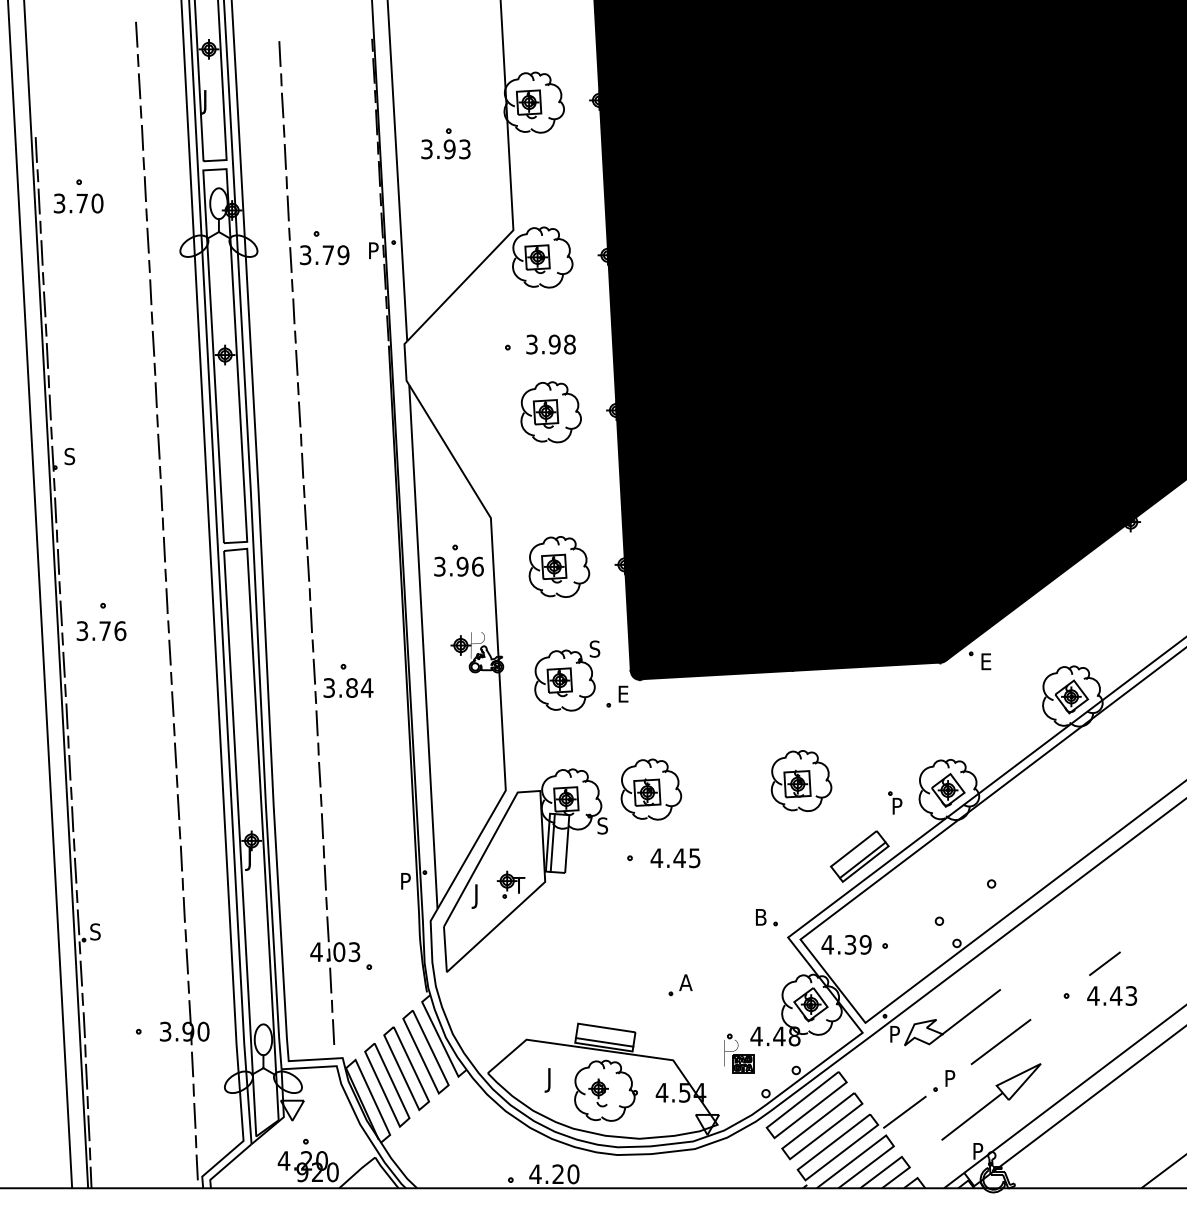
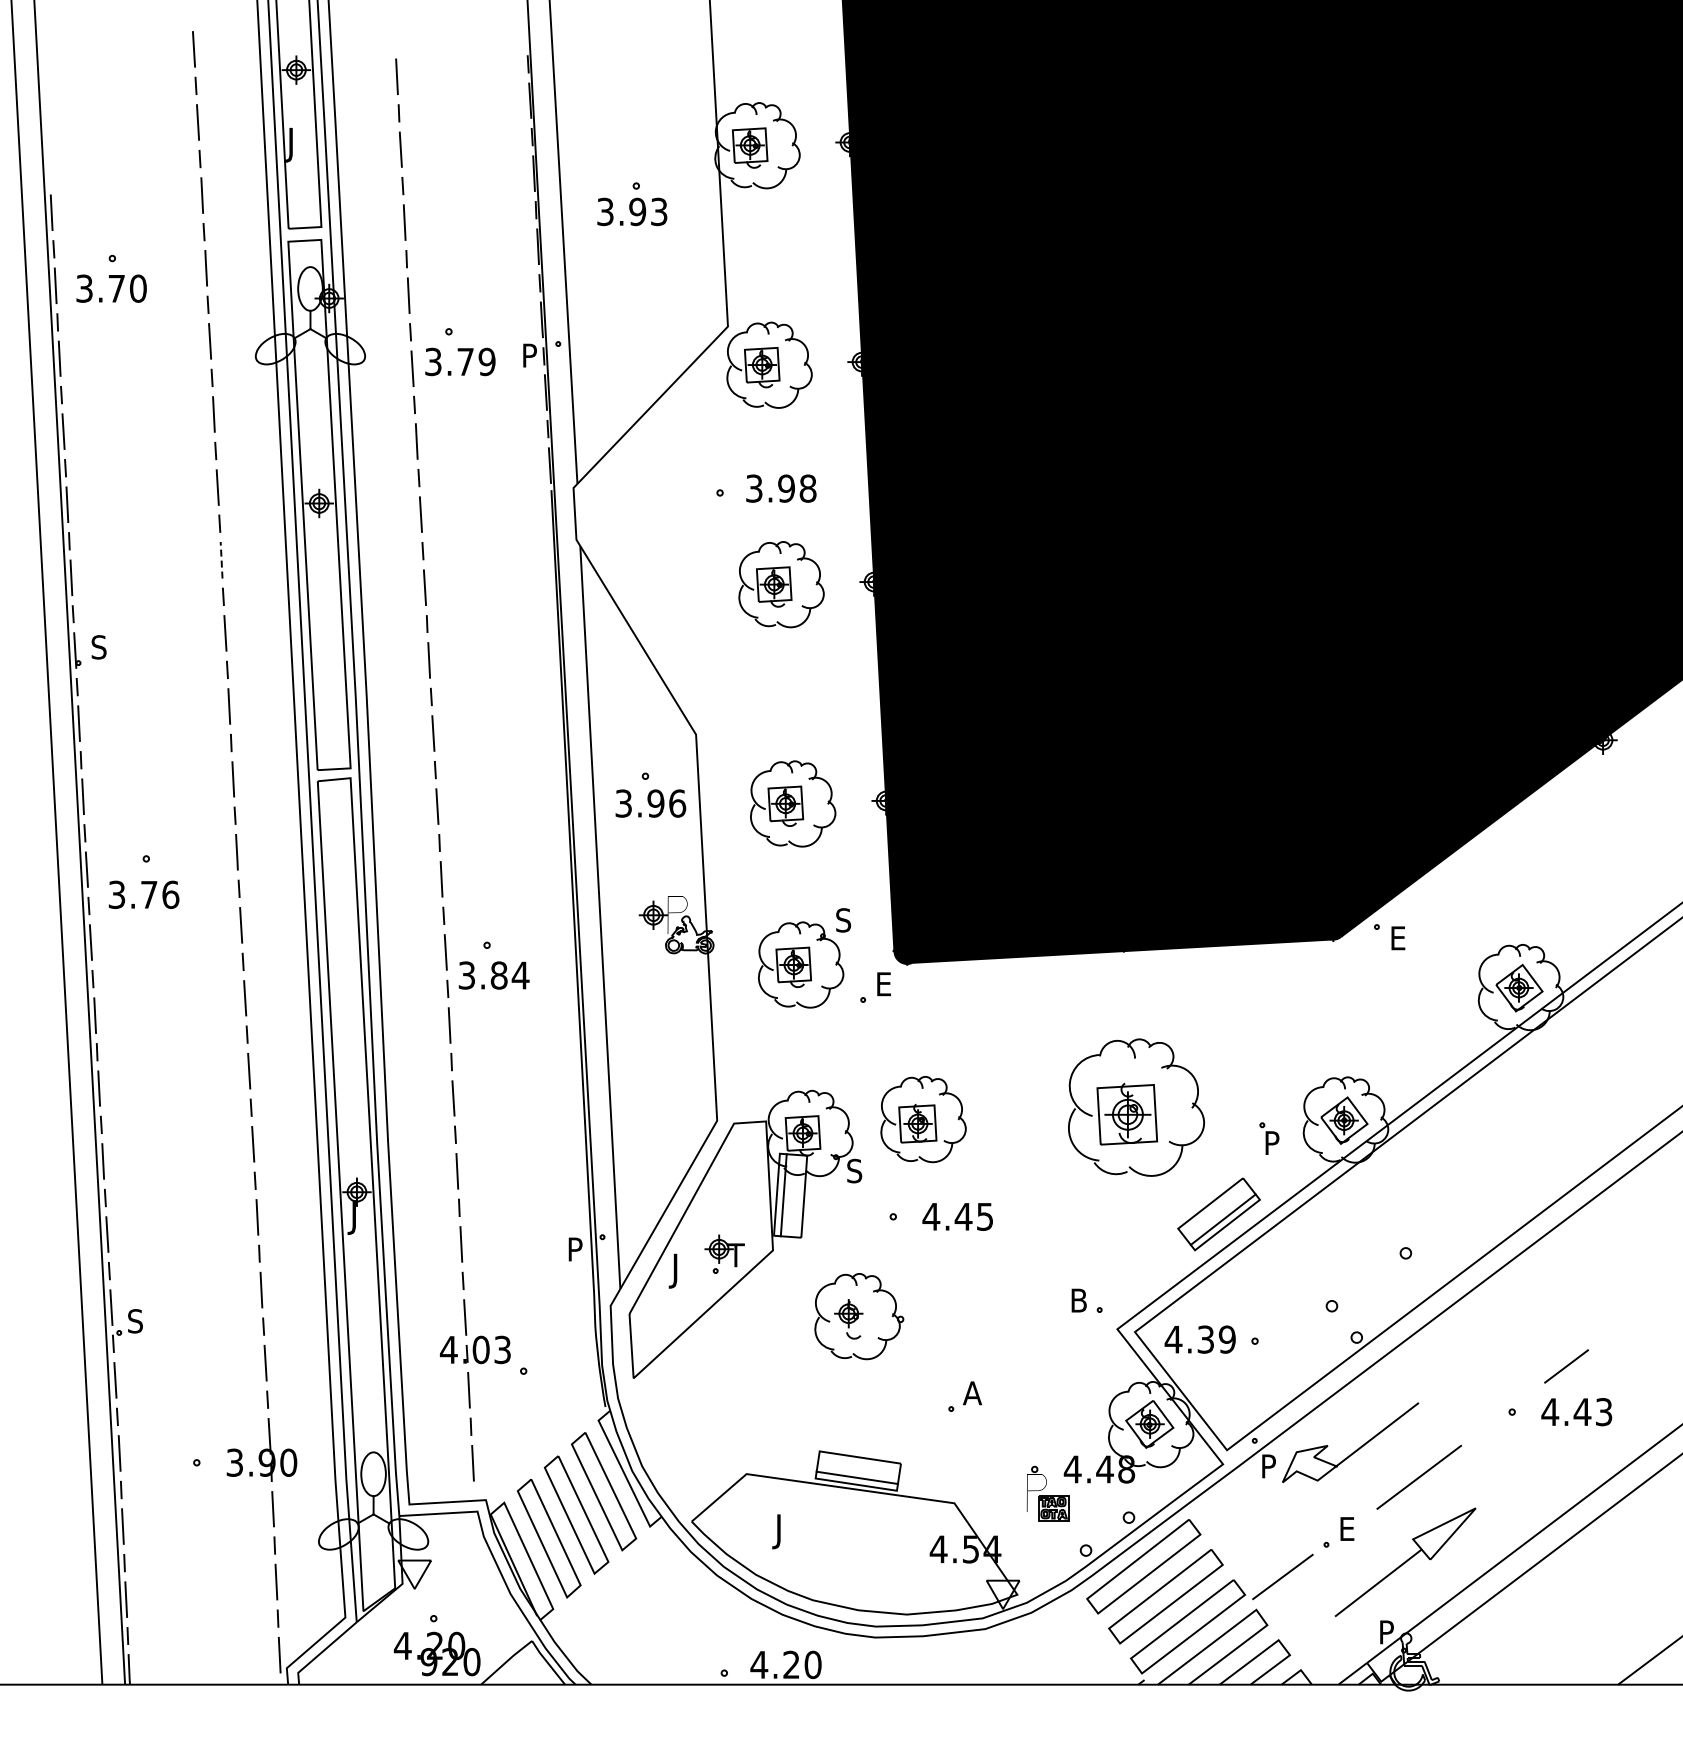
line: (156, 394) -> (221, 559), solid -> dashed
part: (801, 780) -> (1136, 1106), size x1.6
text: (951, 1078) -> (1348, 1528), P -> E
part: (606, 1090) -> (859, 1316), moved

